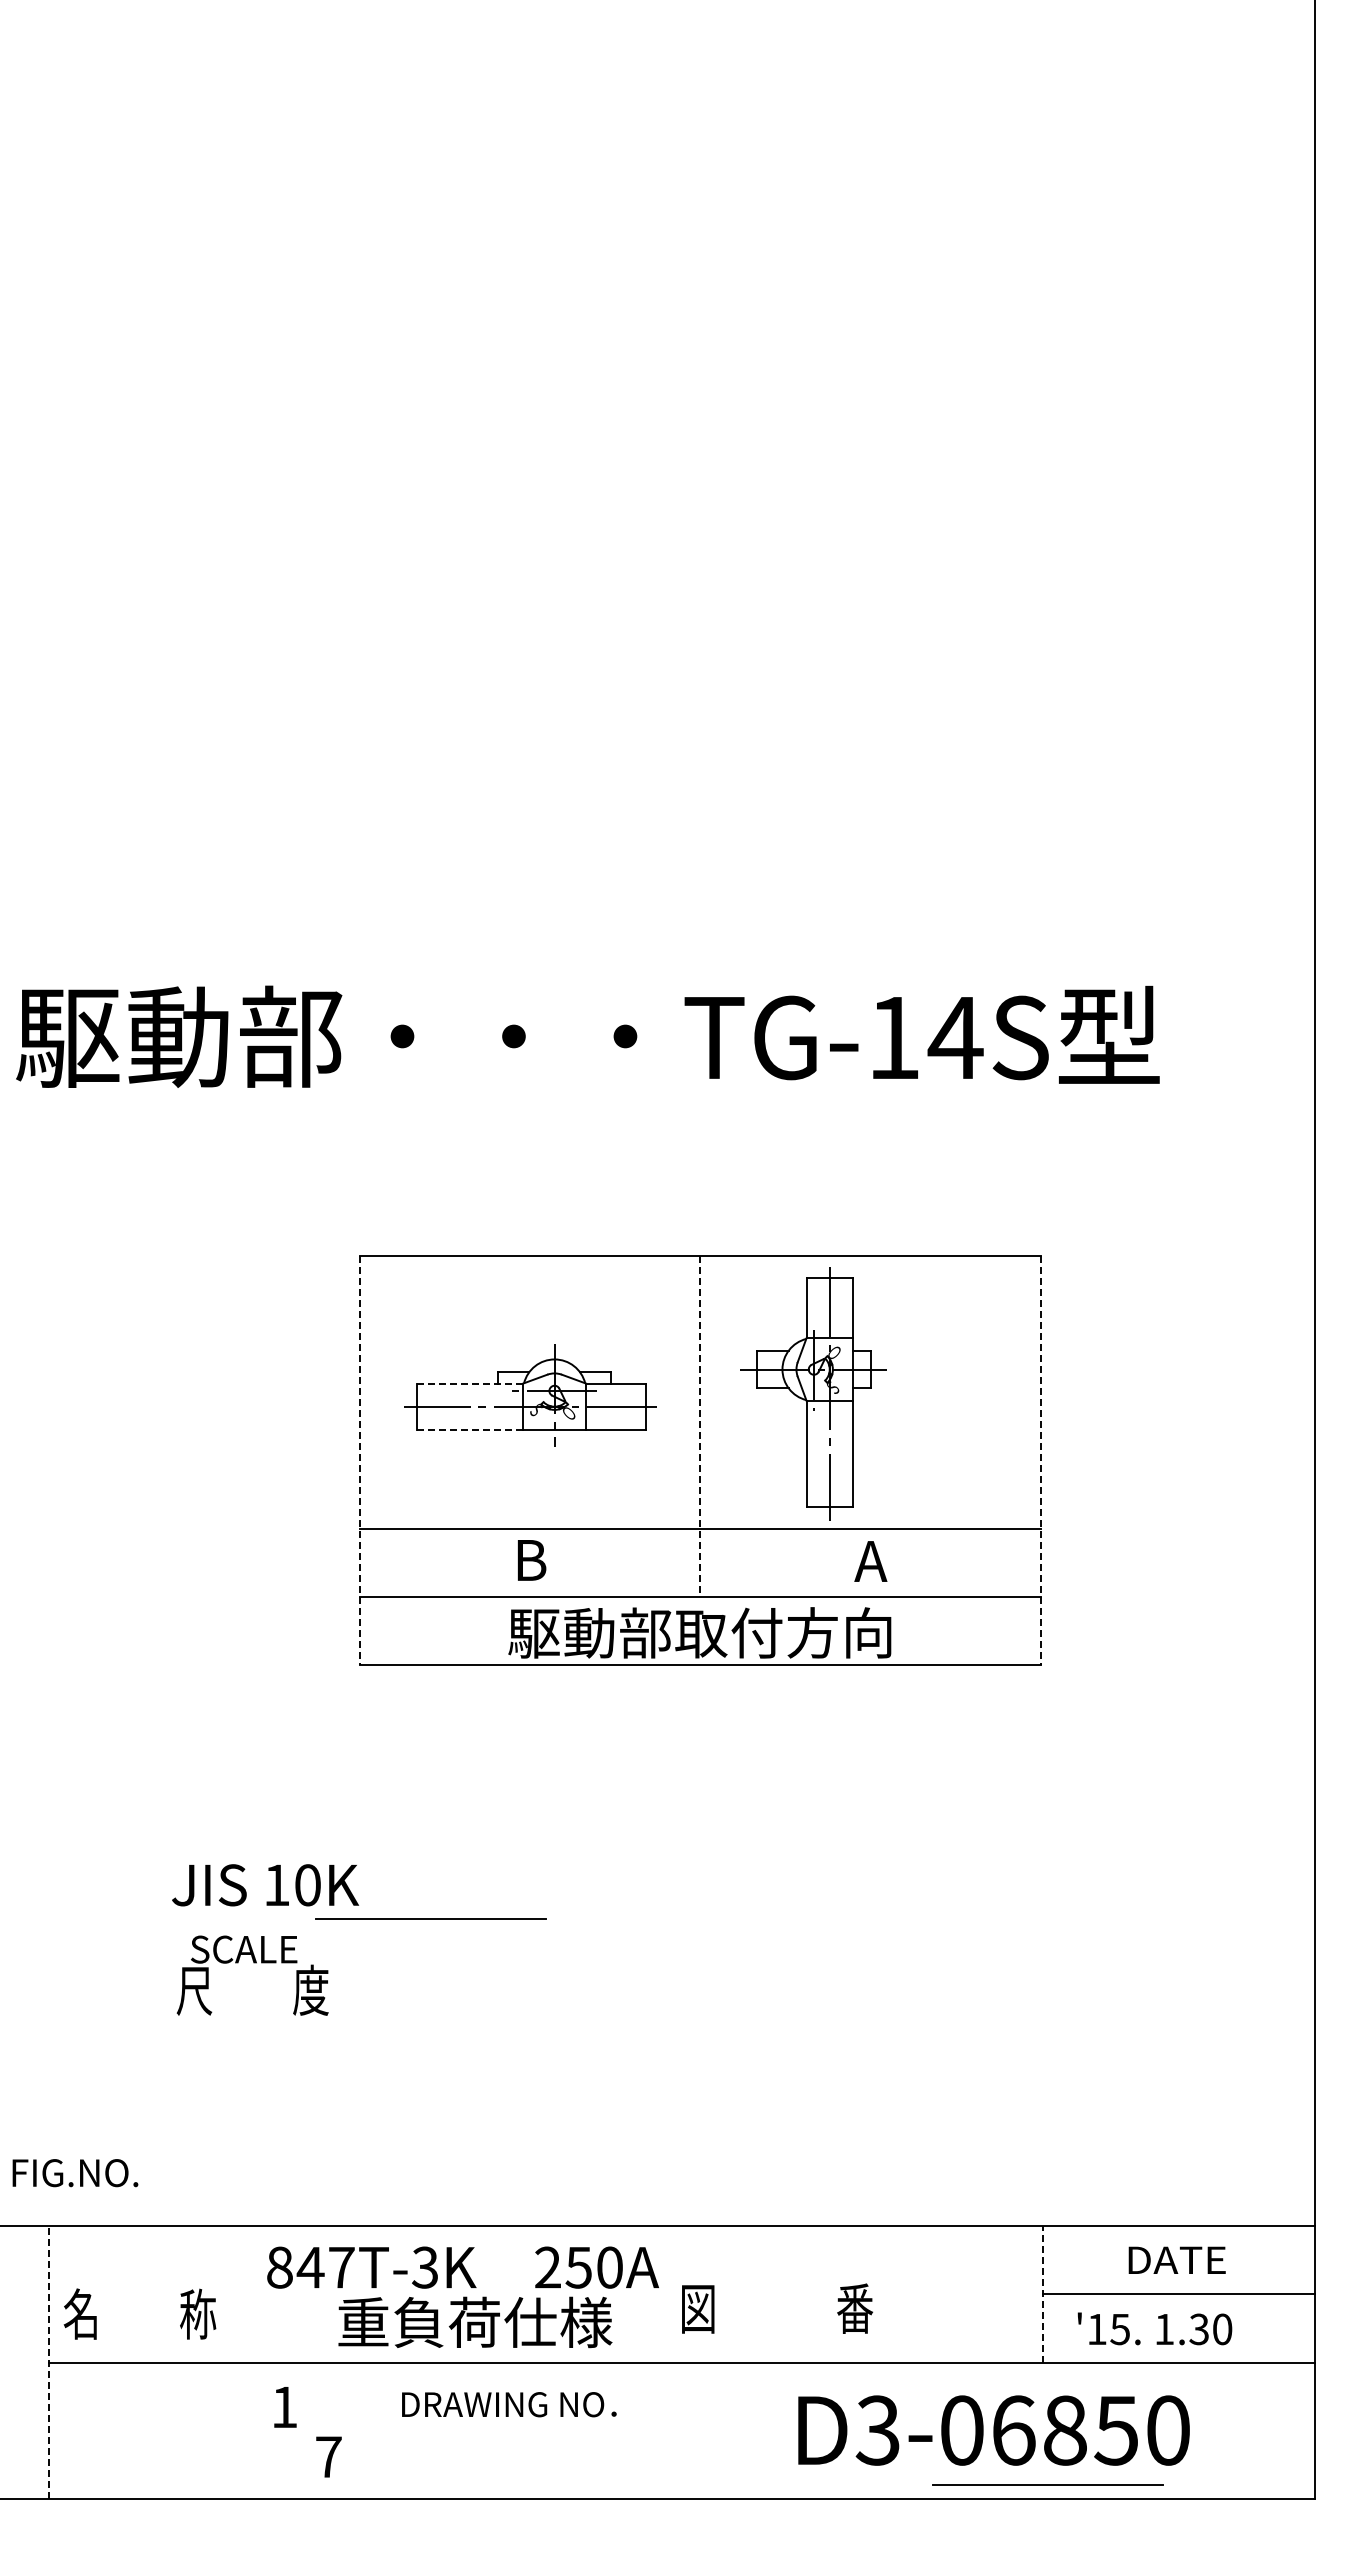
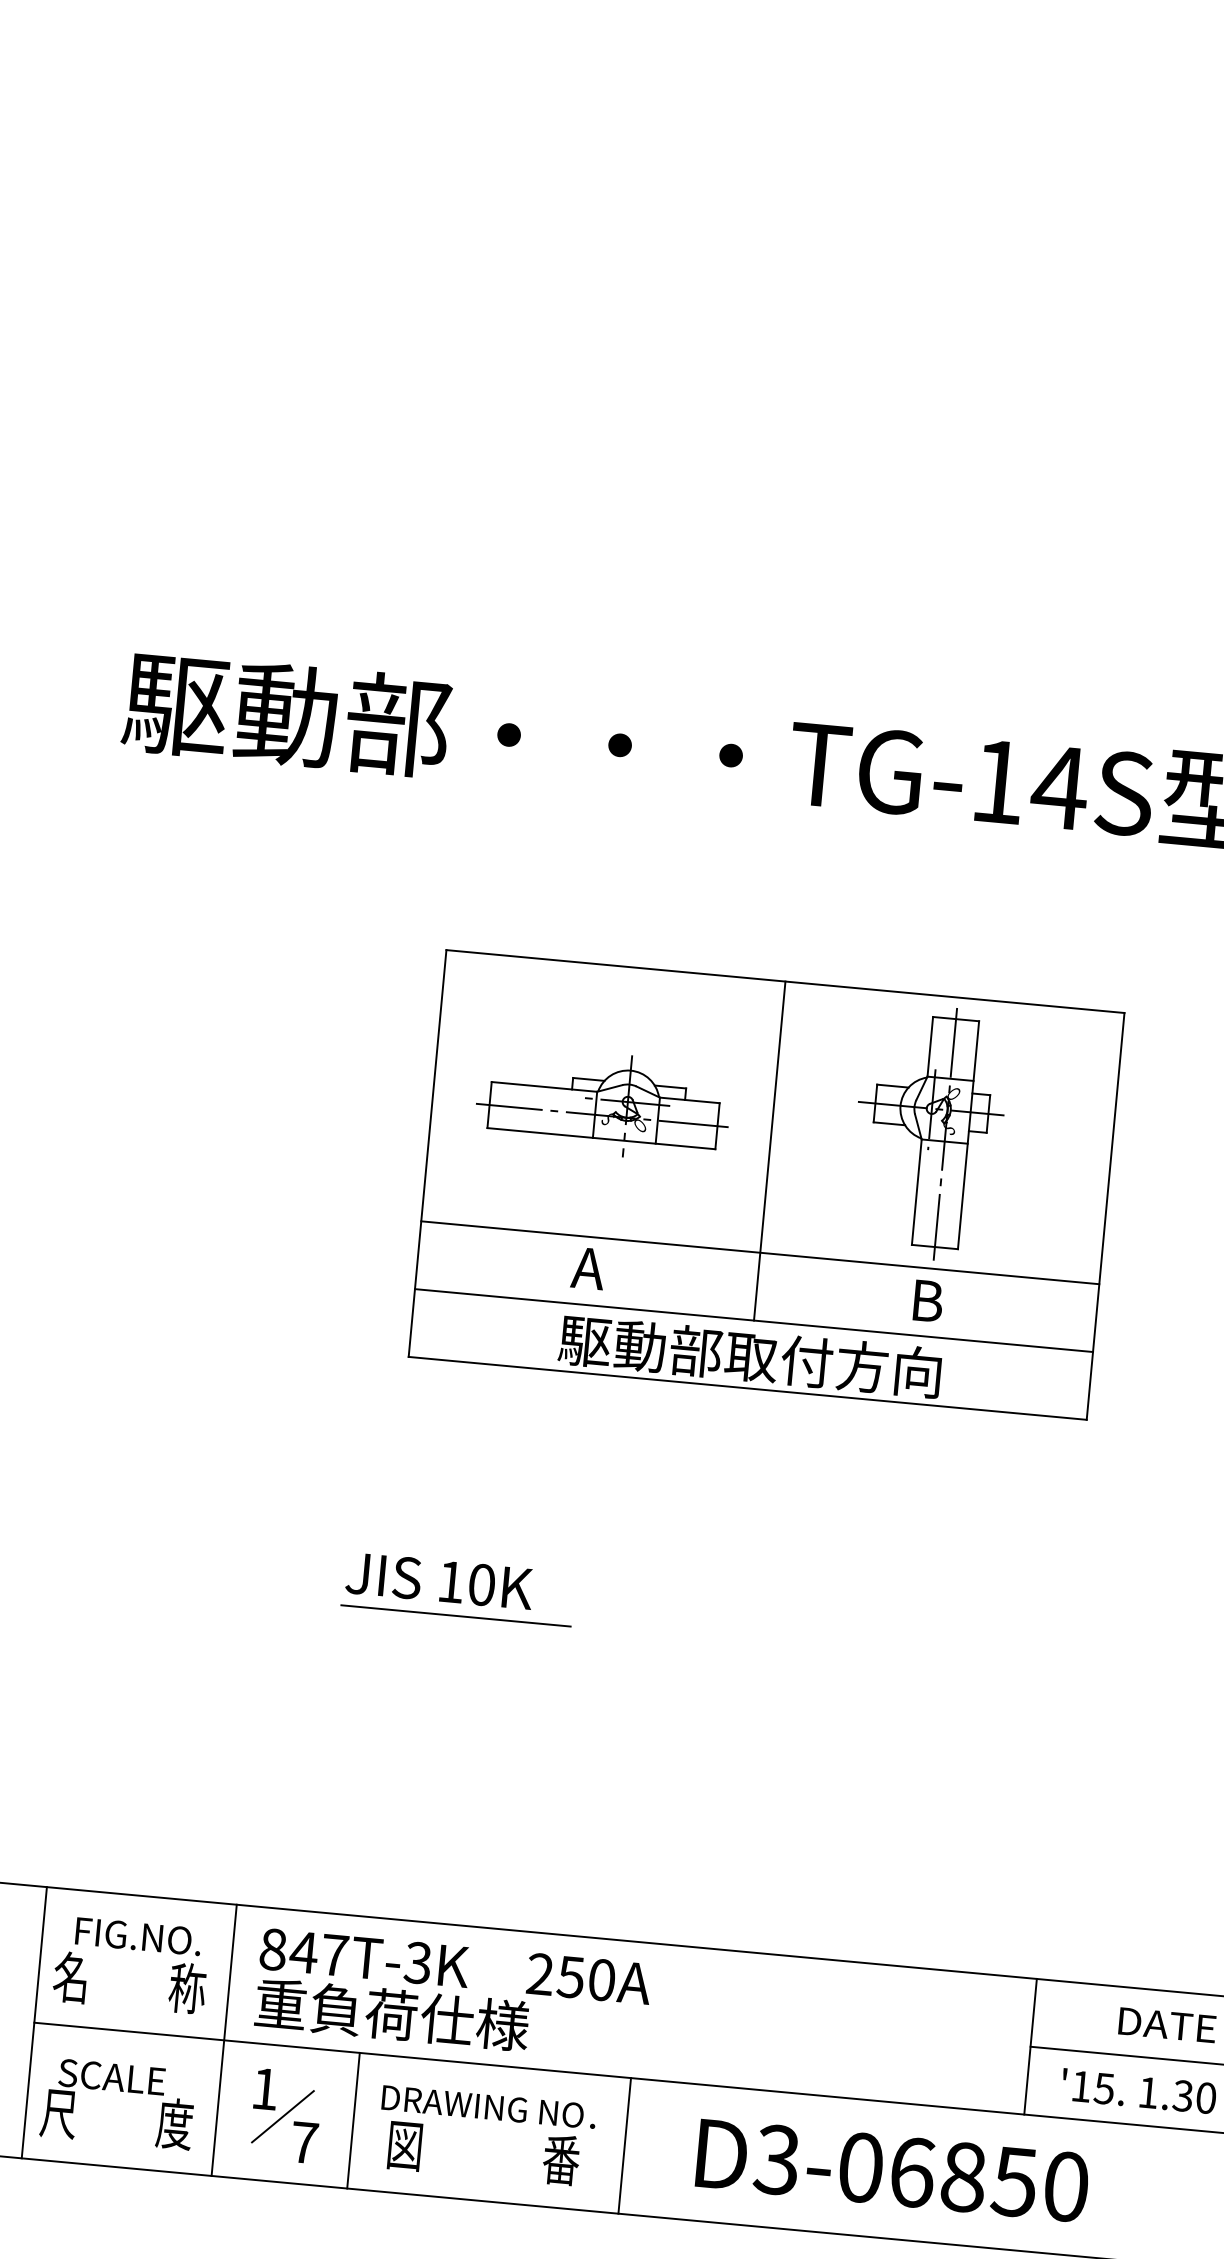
line: (470, 1383) -> (544, 1086), dashed -> solid
part: (813, 1393) -> (929, 1132), moved
line: (700, 1427) -> (769, 1151), dashed -> solid
line: (470, 1429) -> (540, 1132), dashed -> solid
line: (359, 1461) -> (427, 1154), dashed -> solid
line: (1040, 1461) -> (1105, 1217), dashed -> solid
text: (530, 1560) -> (588, 1268), B -> A
text: (870, 1561) -> (926, 1301), A -> B
text: (265, 1885) -> (439, 1581), moved
text: (252, 1975) -> (118, 2103), moved
text: (75, 2173) -> (138, 1936), moved
line: (1042, 2293) -> (1030, 2045), dashed -> solid
text: (777, 2308) -> (484, 2152), moved
text: (475, 2322) -> (392, 2014), moved
line: (48, 2362) -> (34, 2022), dashed -> solid
line: (239, 2362) -> (224, 2040), added
line: (375, 2430) -> (353, 2120), added
line: (647, 2430) -> (624, 2145), added
text: (993, 2430) -> (892, 2170), moved
line: (304, 2432) -> (282, 2116), added
line: (1047, 2484) -> (1017, 2236), removed

